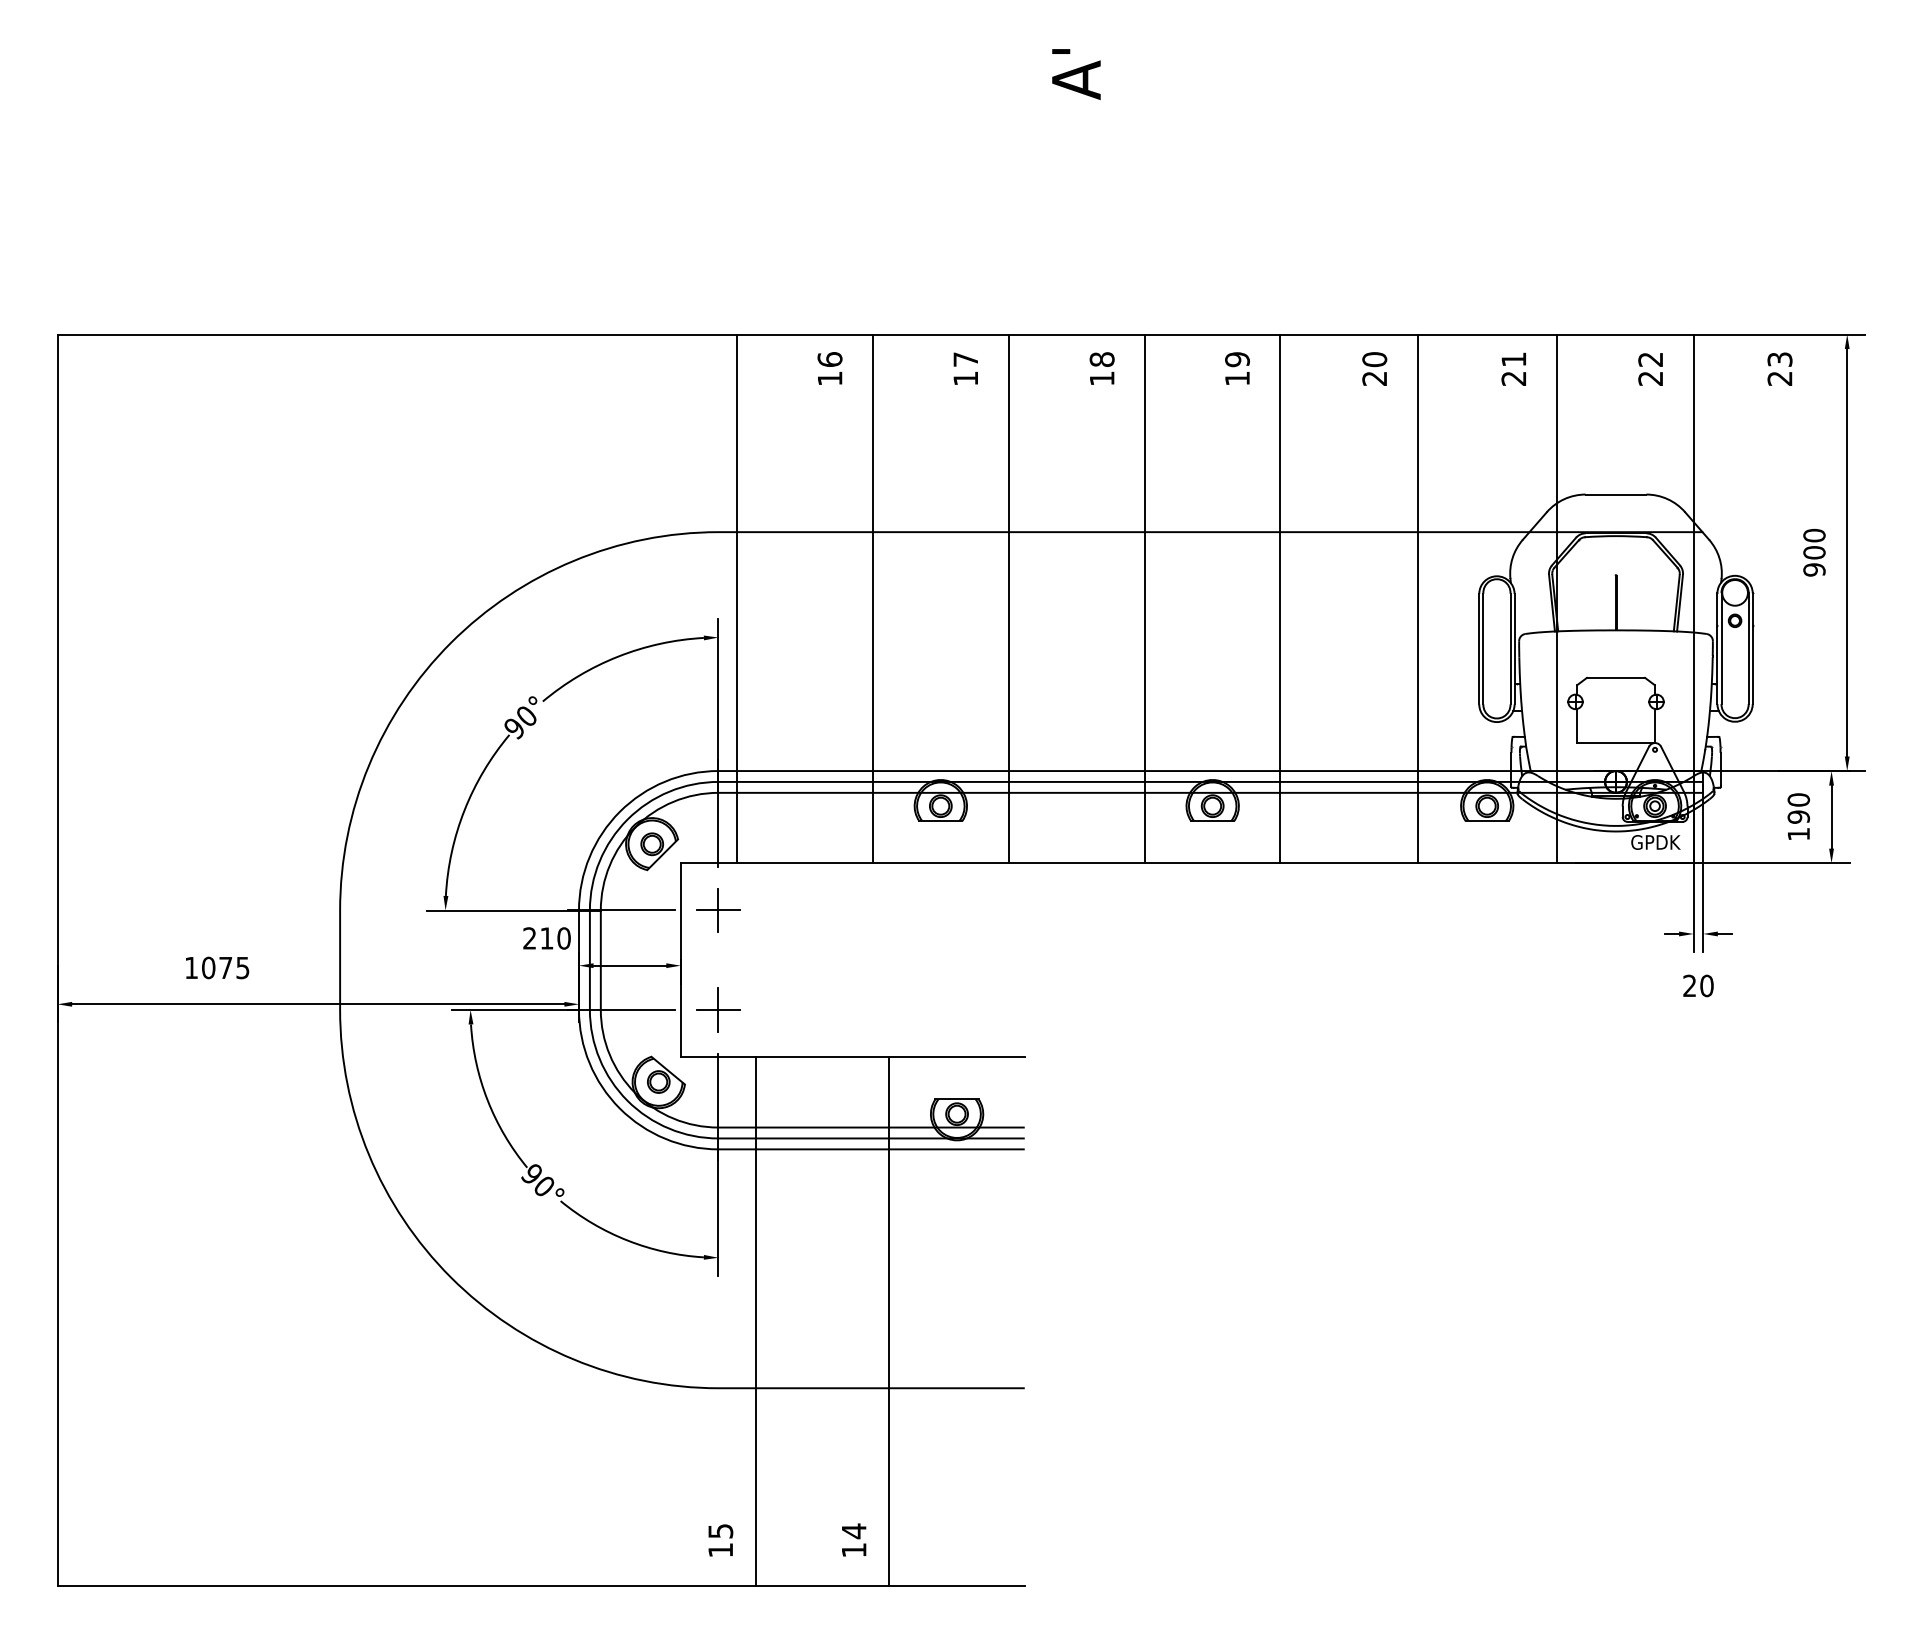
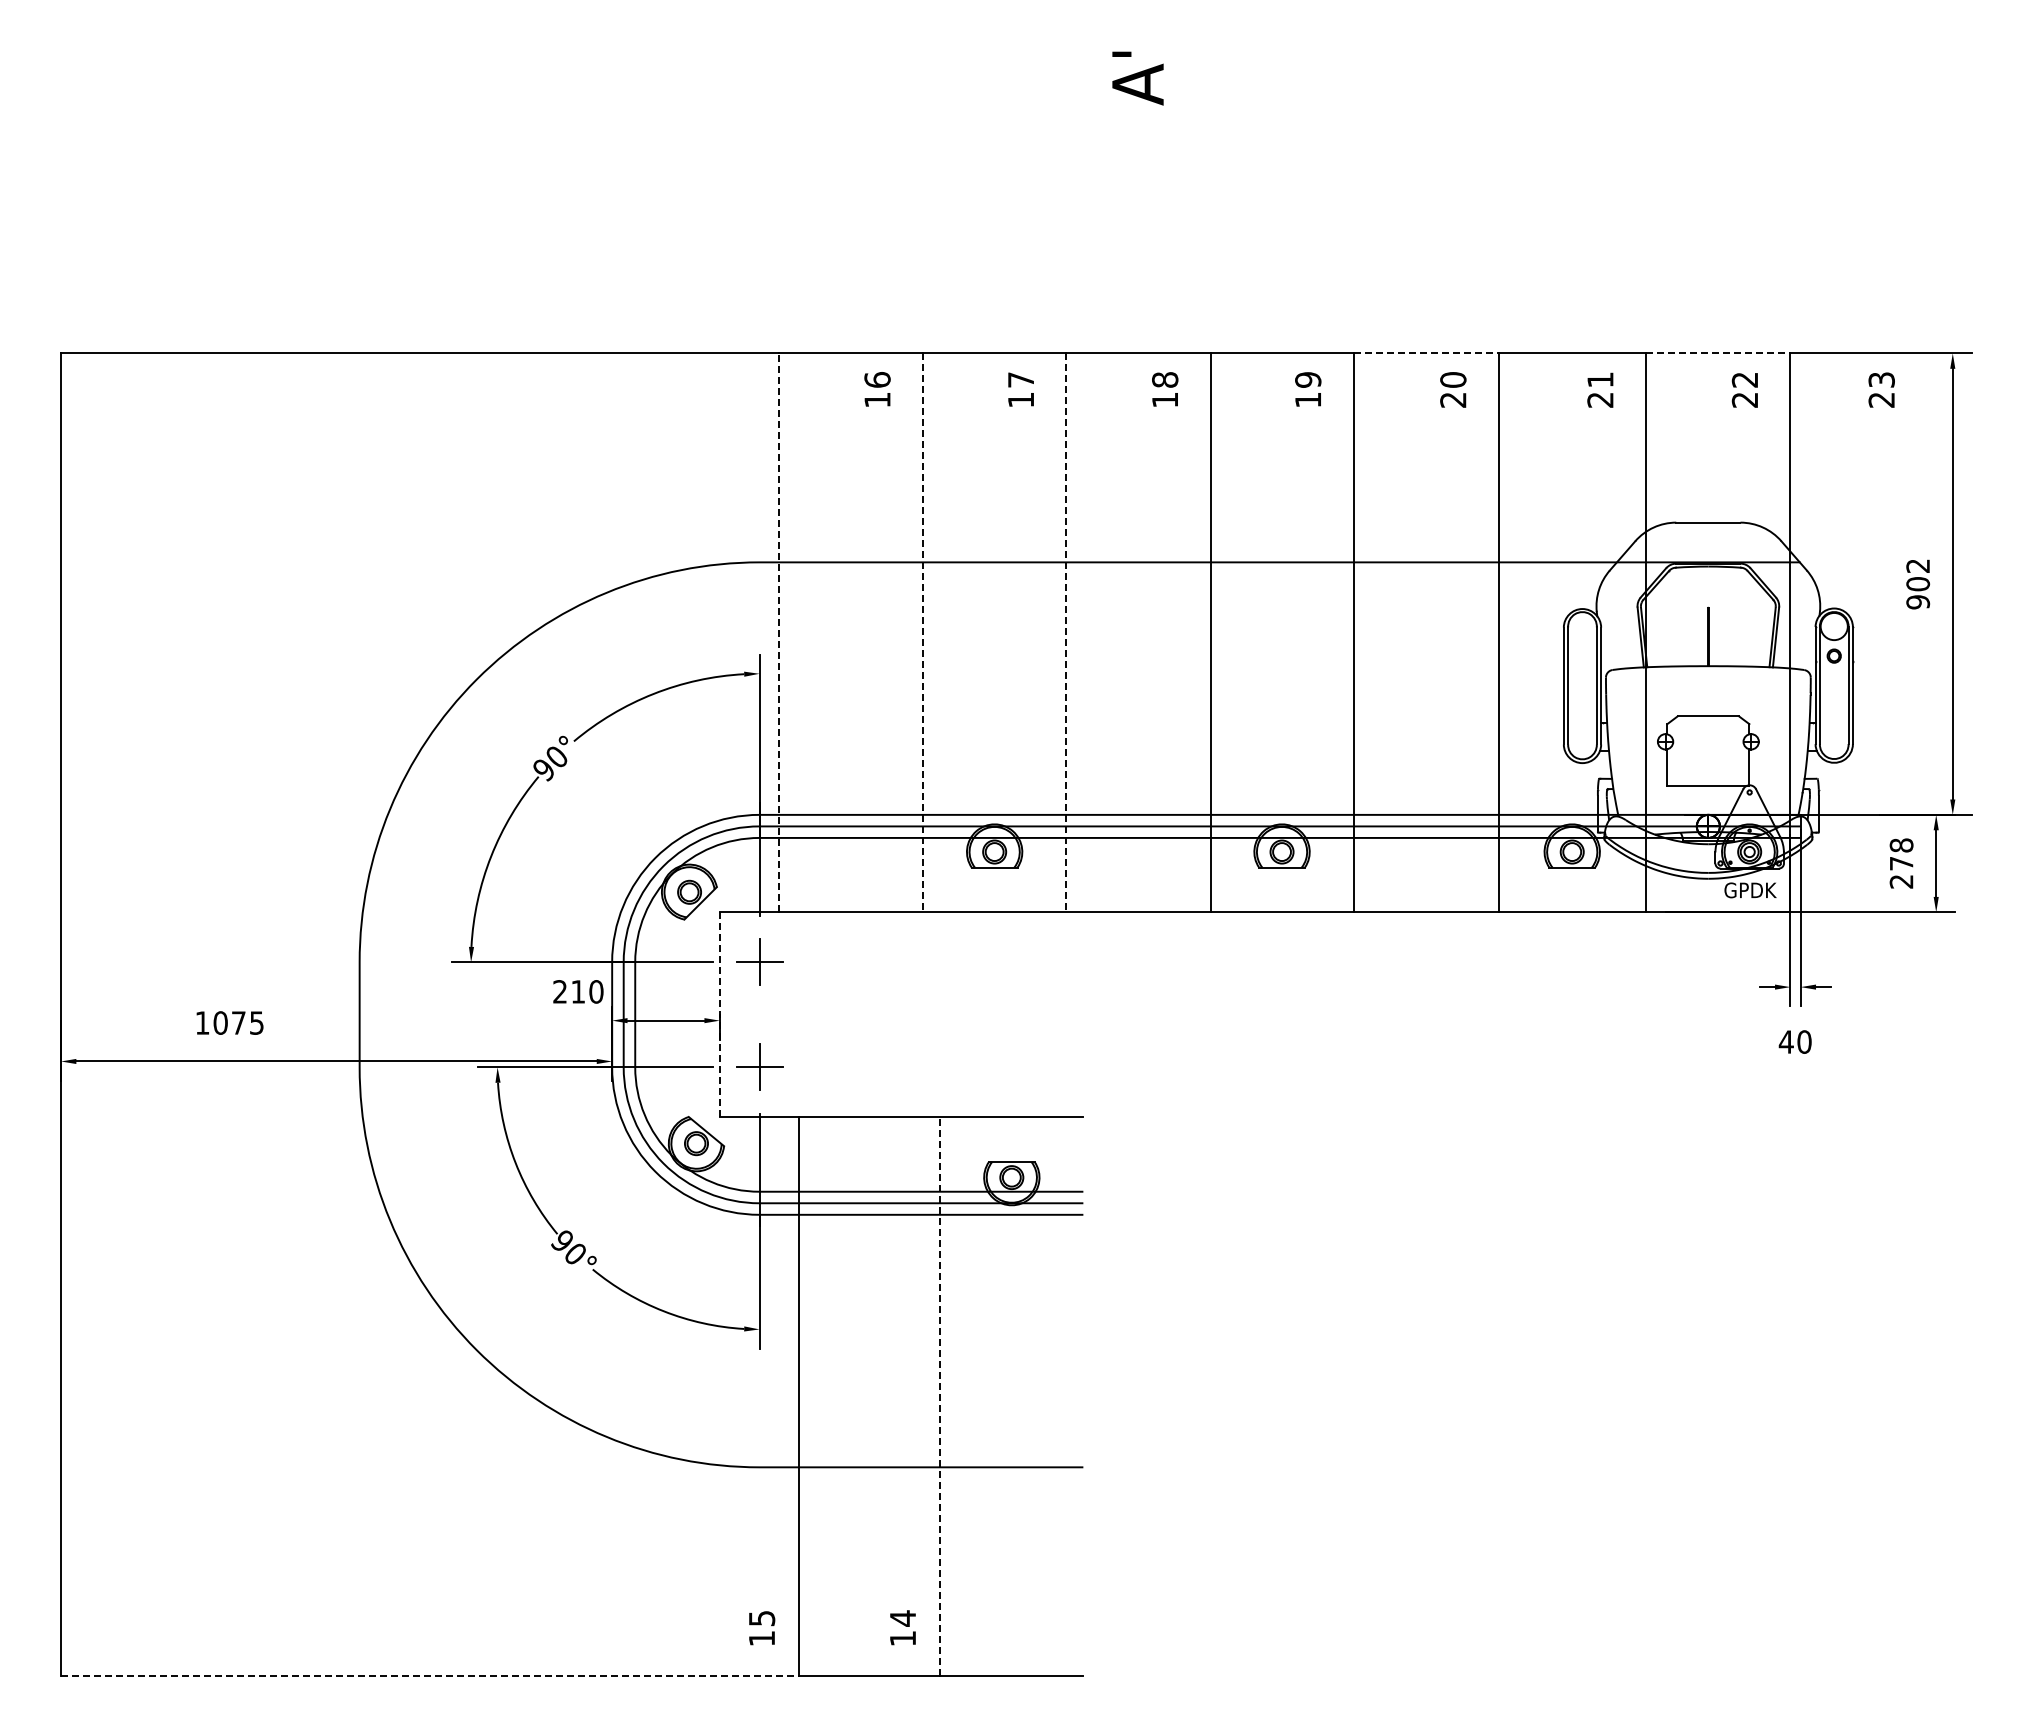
line: (1349, 334) -> (1426, 353), solid -> dashed
line: (1625, 334) -> (1718, 353), solid -> dashed
text: (1814, 536) -> (1918, 566), 900 -> 902
line: (736, 598) -> (778, 632), solid -> dashed
line: (872, 599) -> (922, 633), solid -> dashed
line: (1008, 599) -> (1066, 633), solid -> dashed
text: (1798, 817) -> (1901, 863), 190 -> 278
line: (680, 959) -> (719, 1014), solid -> dashed
text: (1688, 985) -> (1785, 1041), 20 -> 40
line: (889, 1321) -> (940, 1396), solid -> dashed
line: (407, 1586) -> (430, 1676), solid -> dashed

